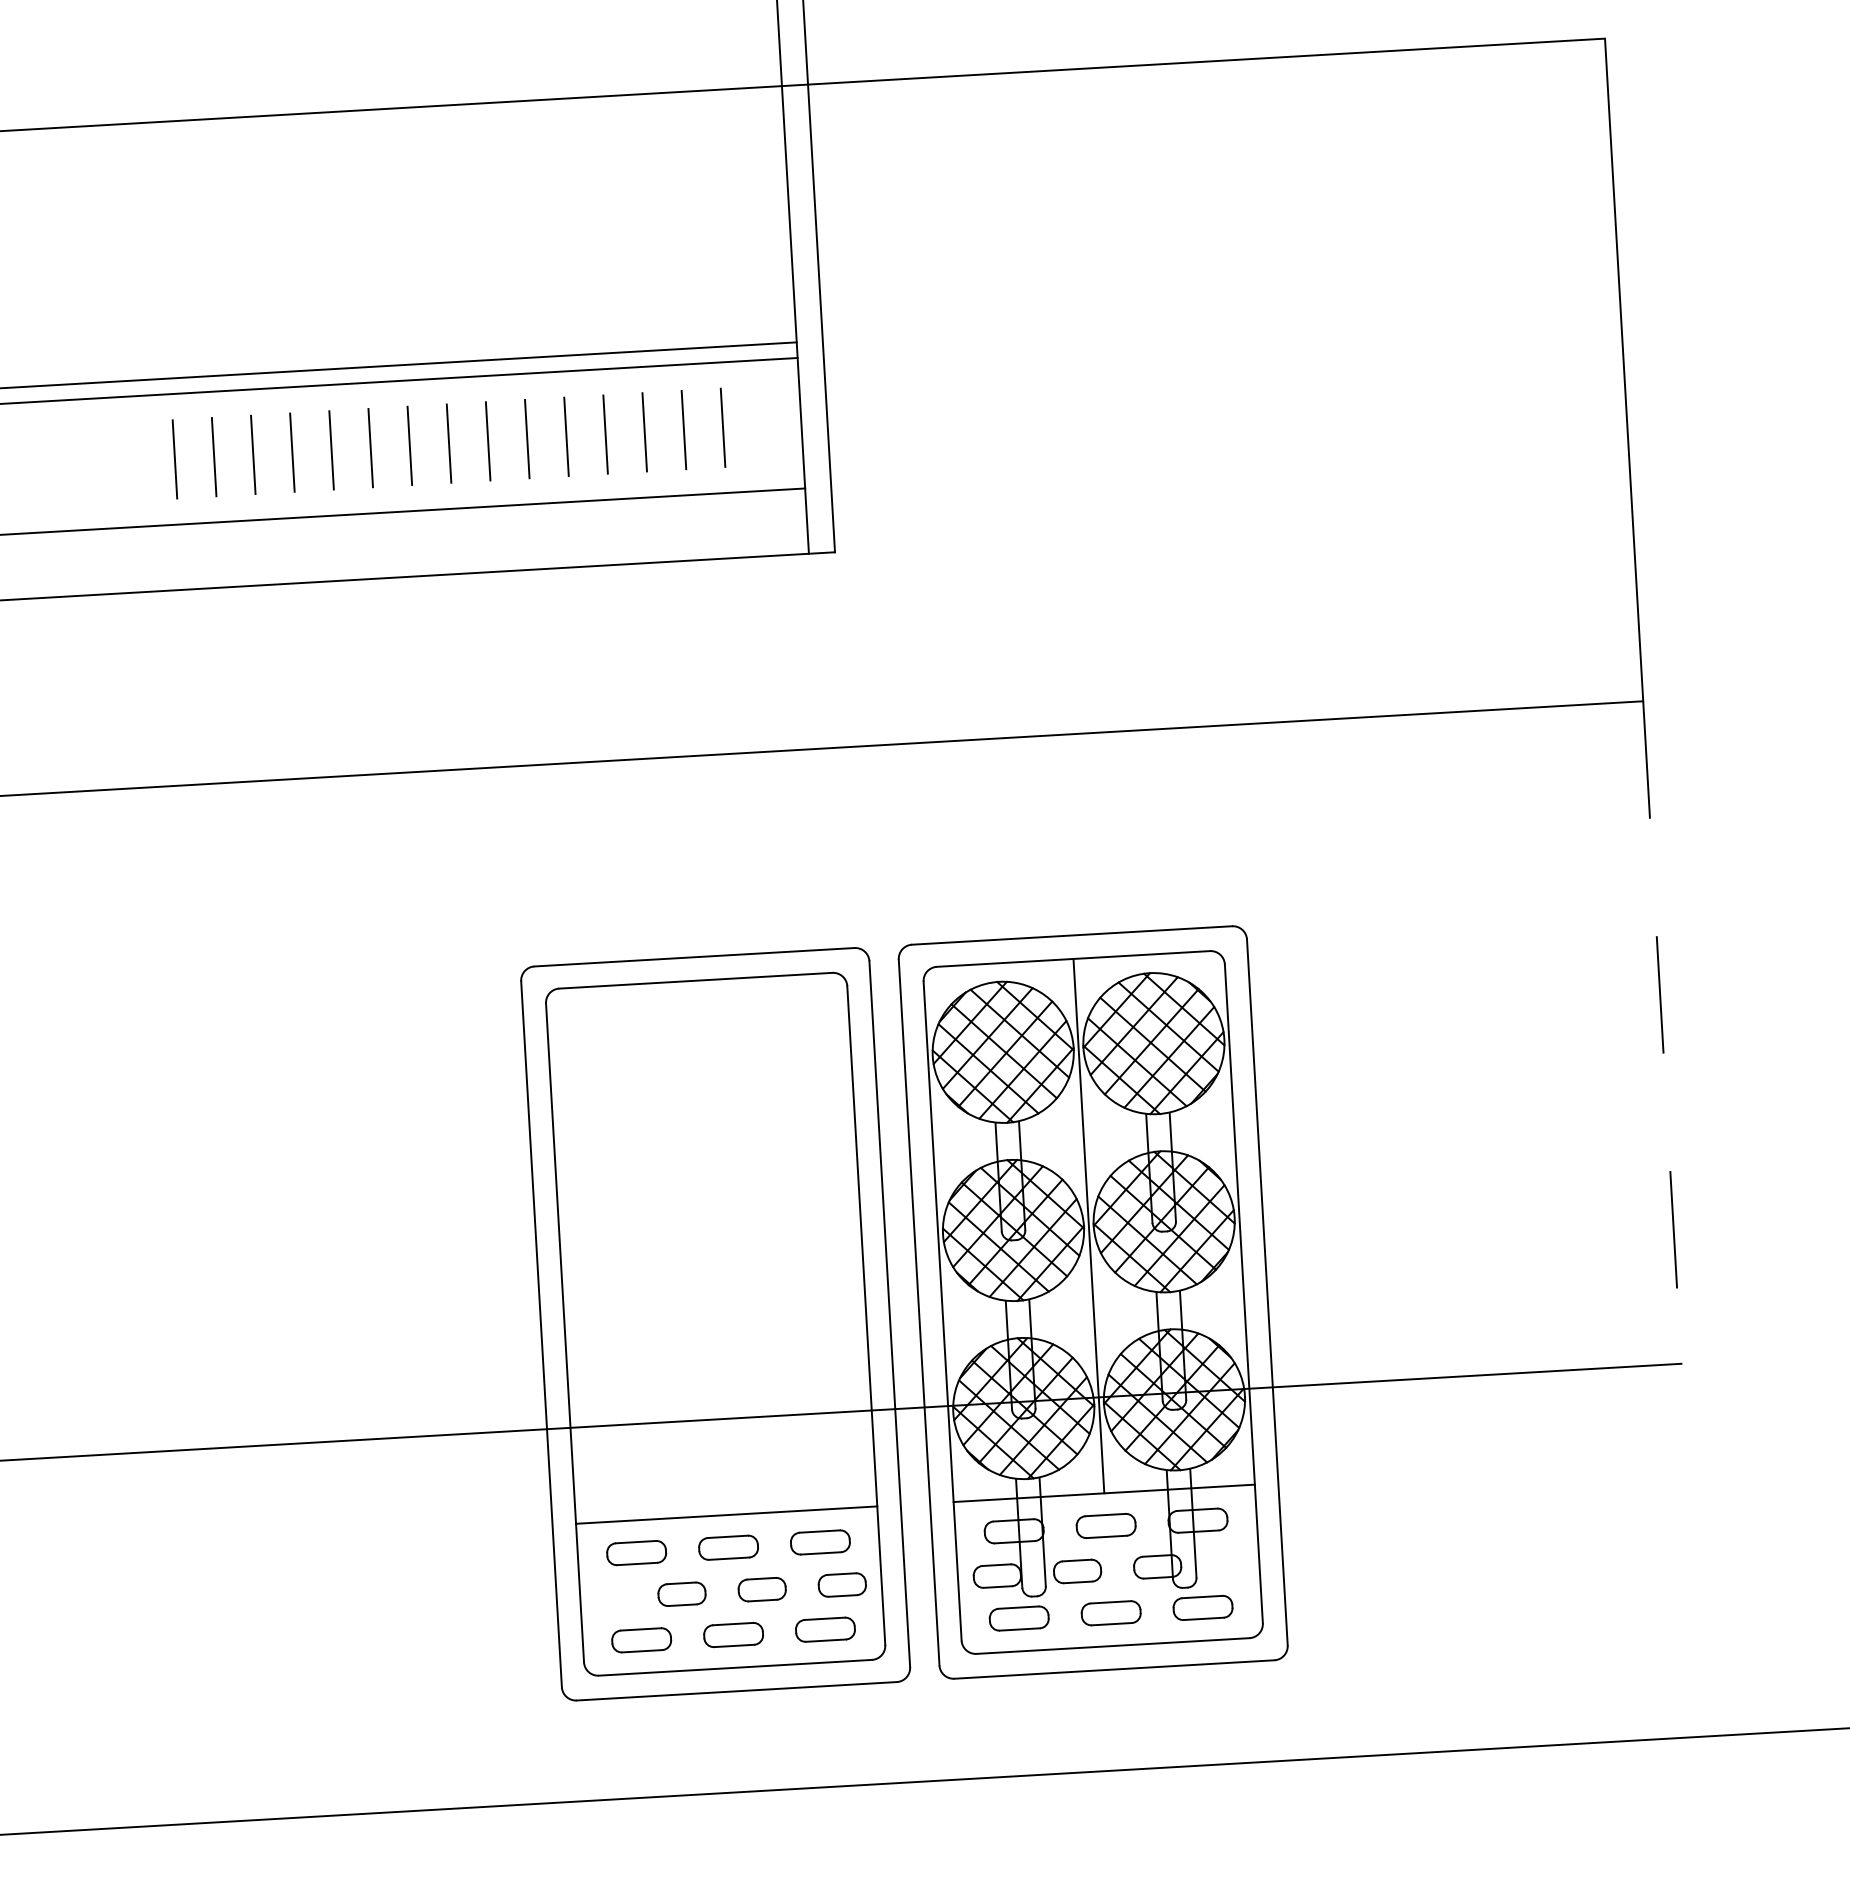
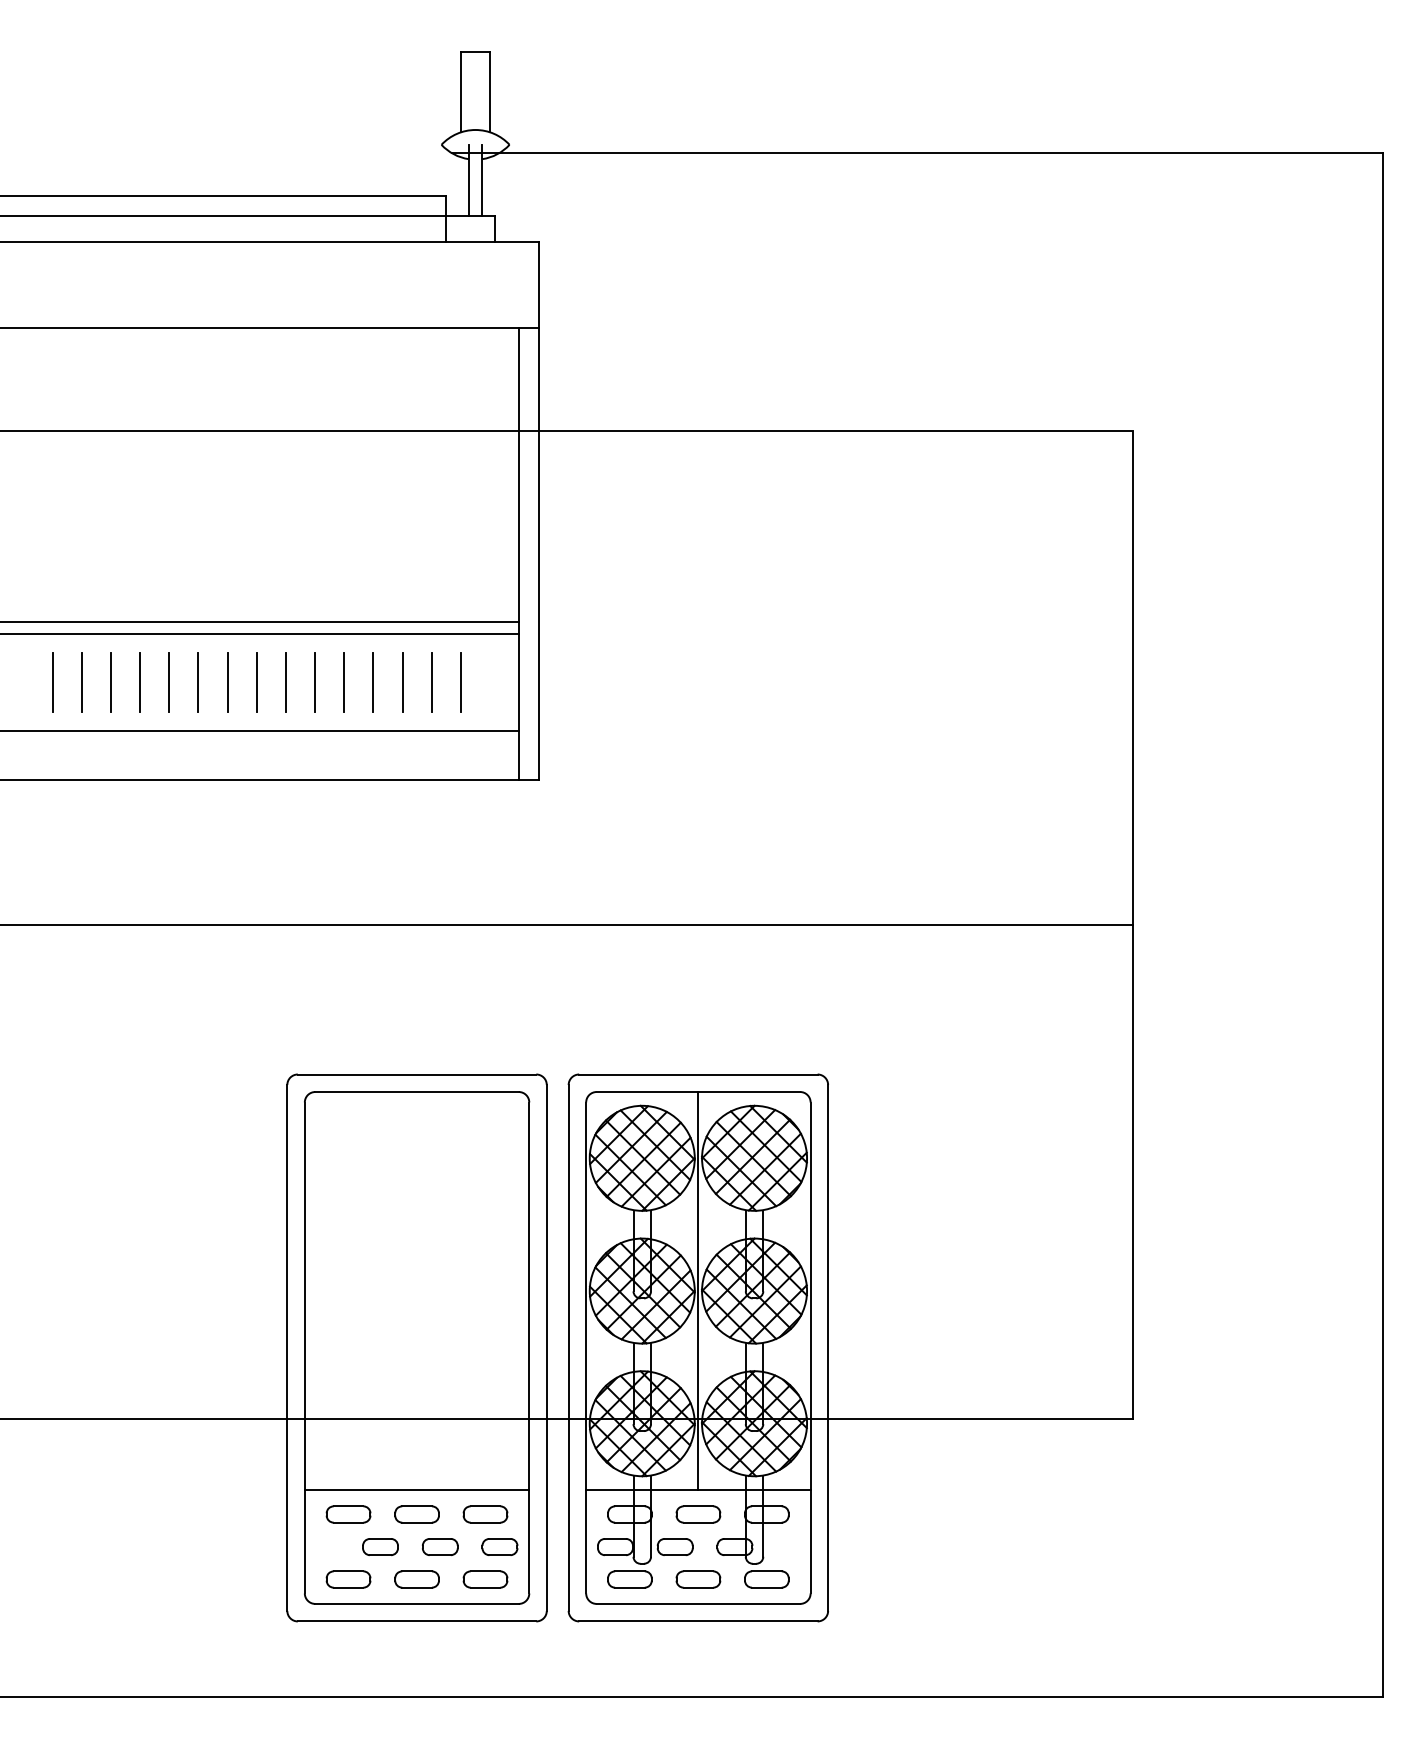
line: (1662, 1032) -> (1132, 1171), dashed -> solid

